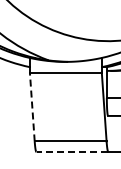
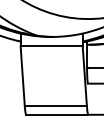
line: (32, 106) -> (22, 75), dashed -> solid
line: (72, 152) -> (57, 115), dashed -> solid

